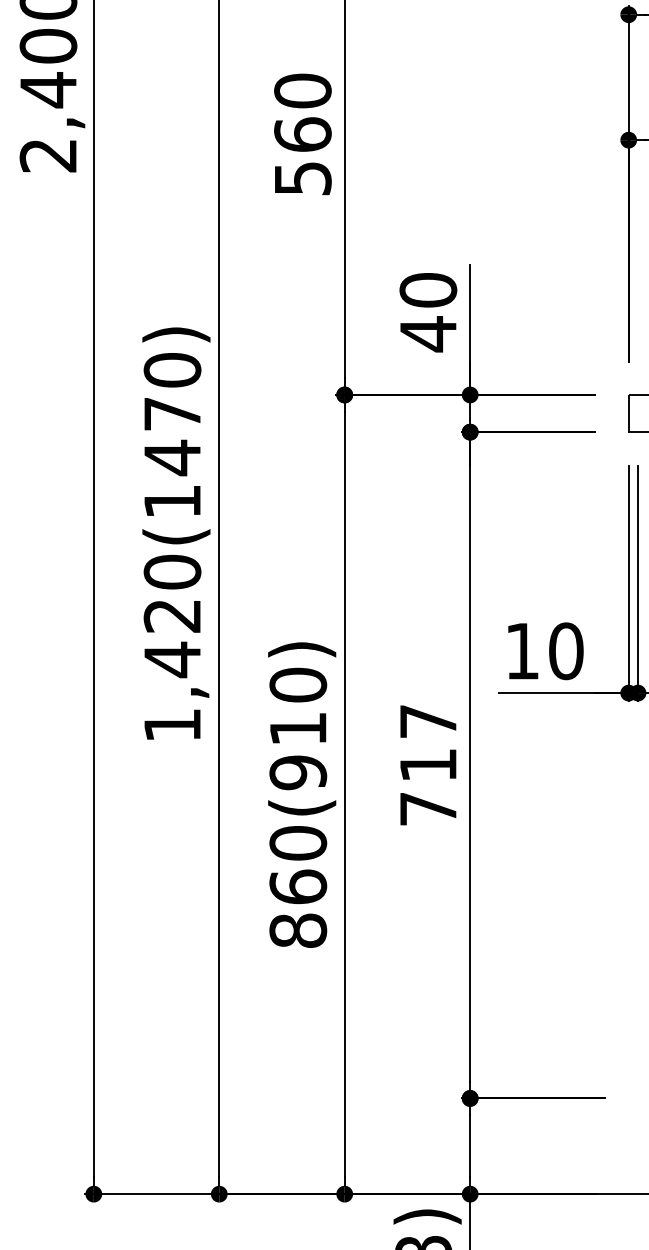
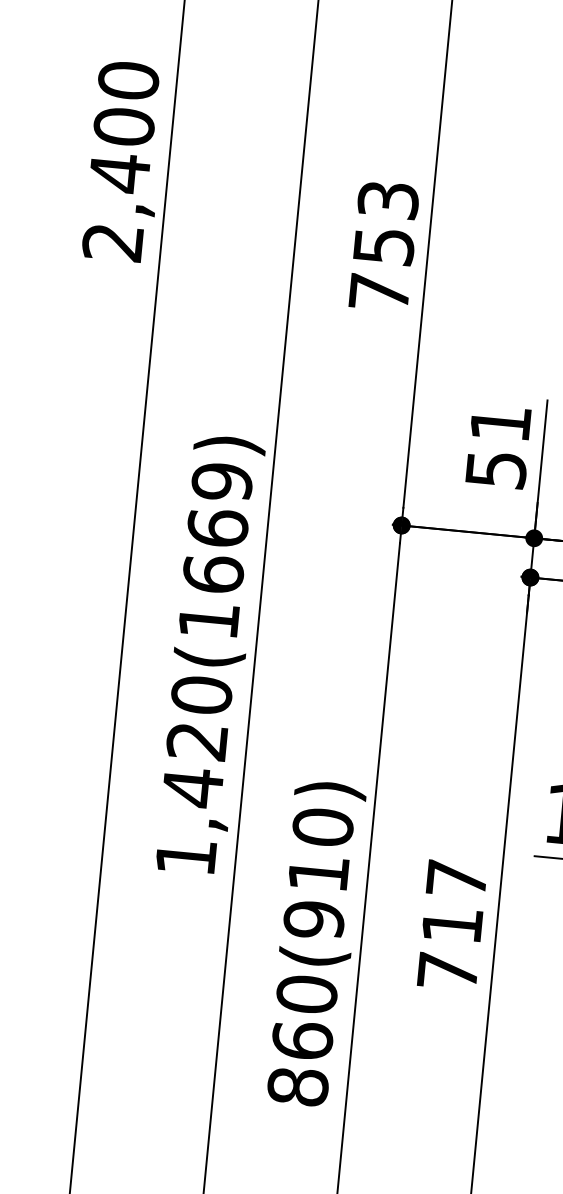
text: (302, 134) -> (383, 246), 560 -> 753
text: (428, 312) -> (498, 446), 40 -> 51
text: (172, 414) -> (217, 528), 1,420(1470) -> 1,420(1669)

